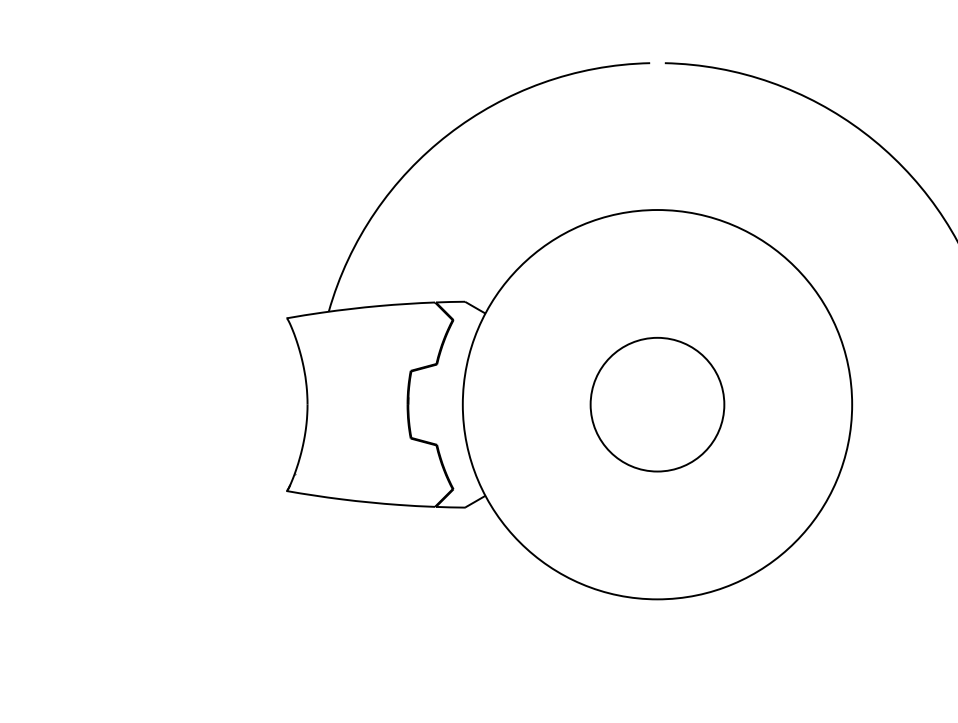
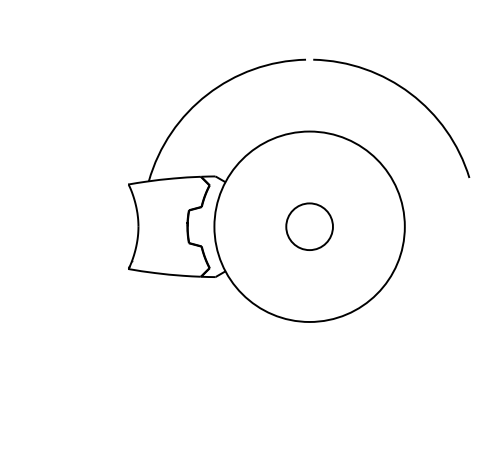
circle: (657, 404) -> (309, 226), size x0.71

